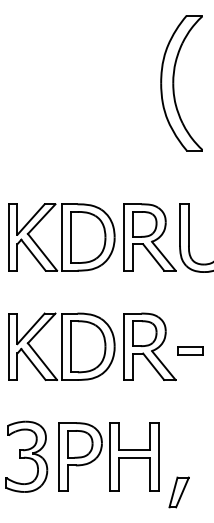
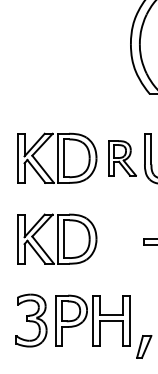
part: (149, 237) -> (122, 158), size x0.7
part: (149, 346) -> (122, 238), removed

